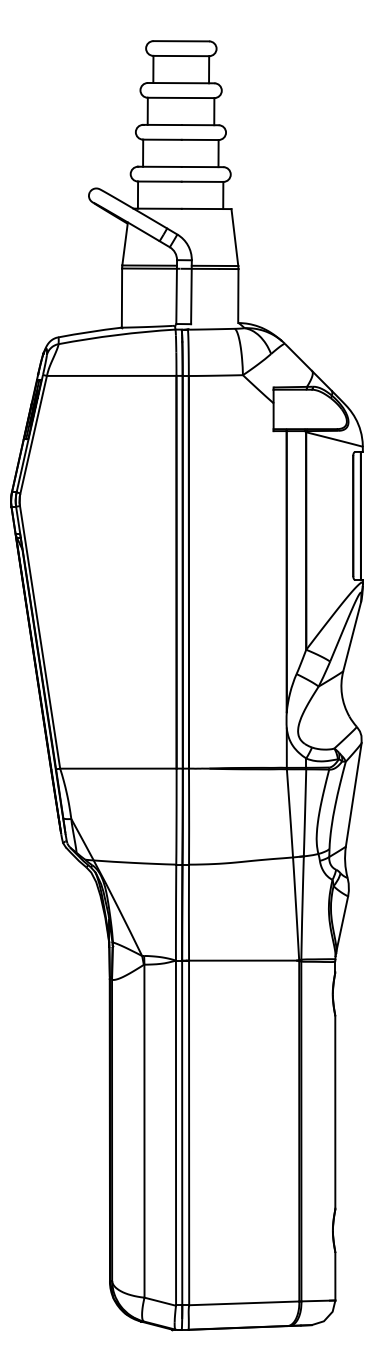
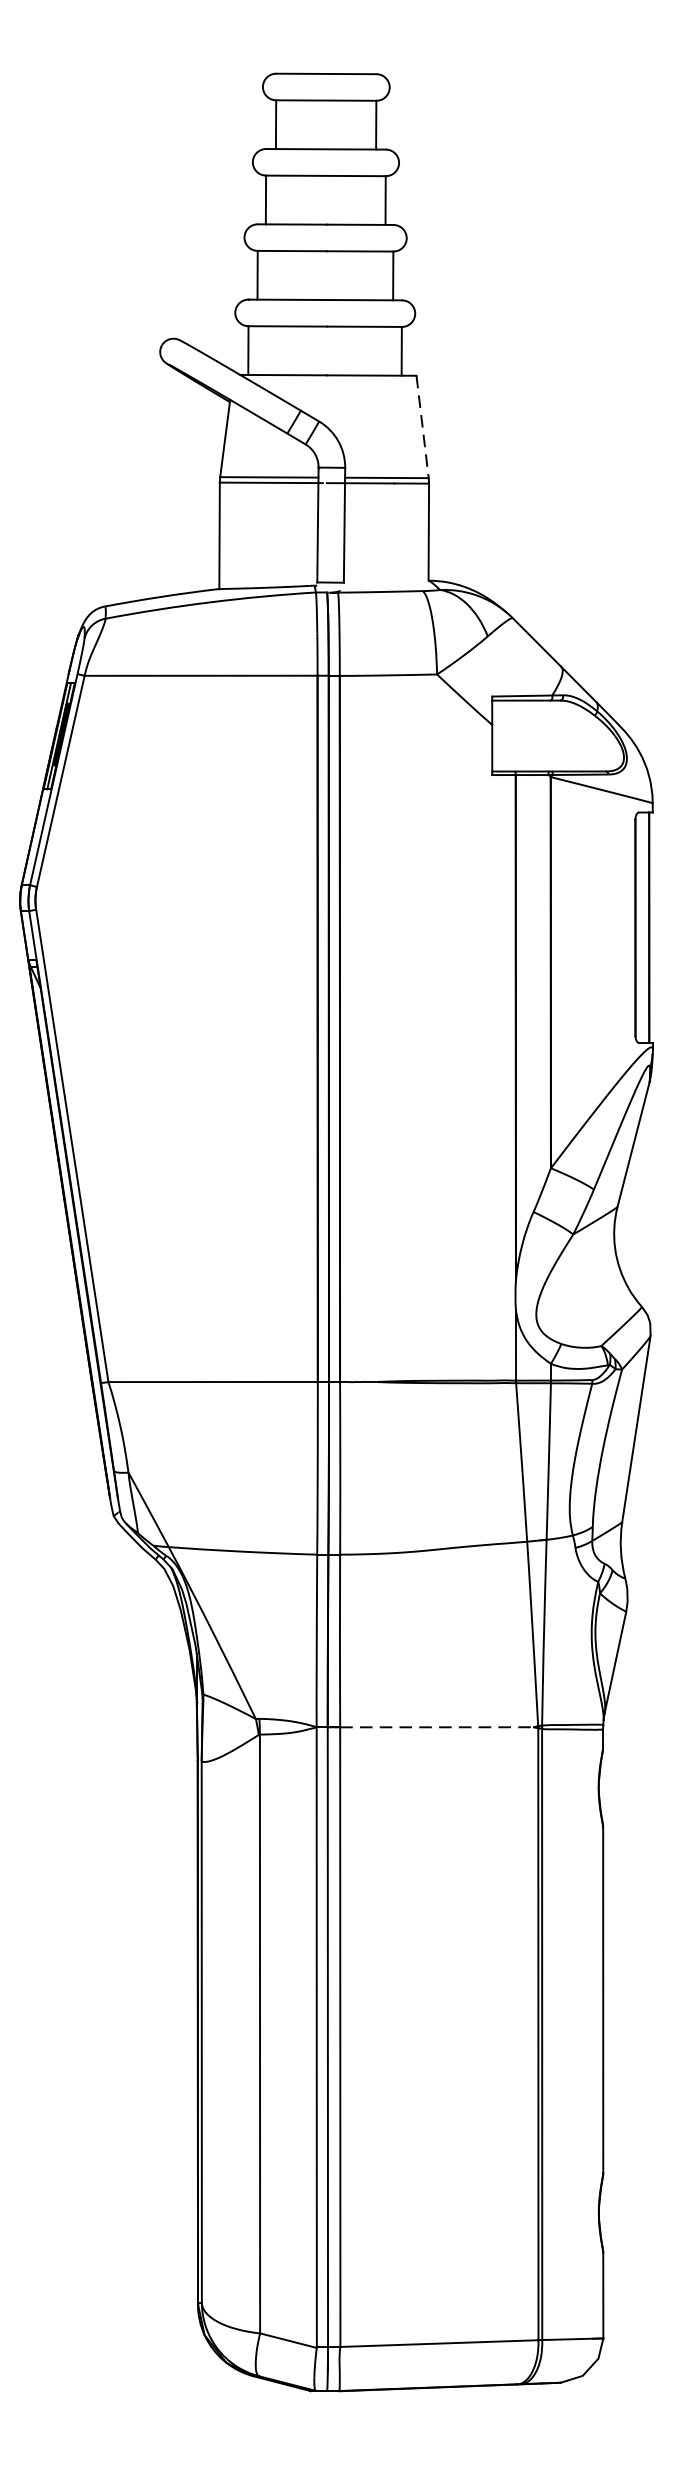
line: (234, 237) -> (421, 426), solid -> dashed
line: (242, 960) -> (436, 1727), solid -> dashed

